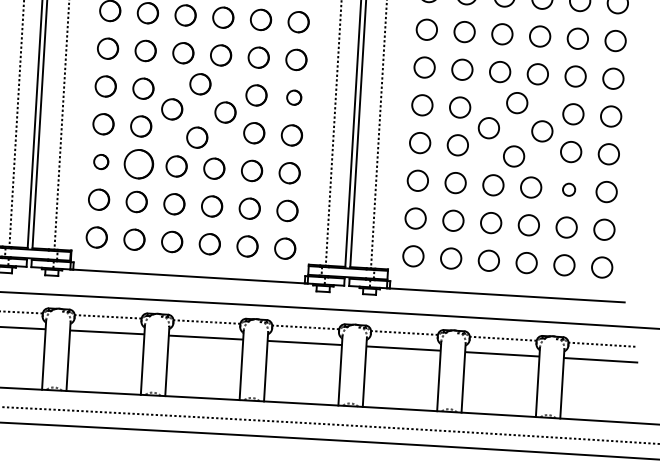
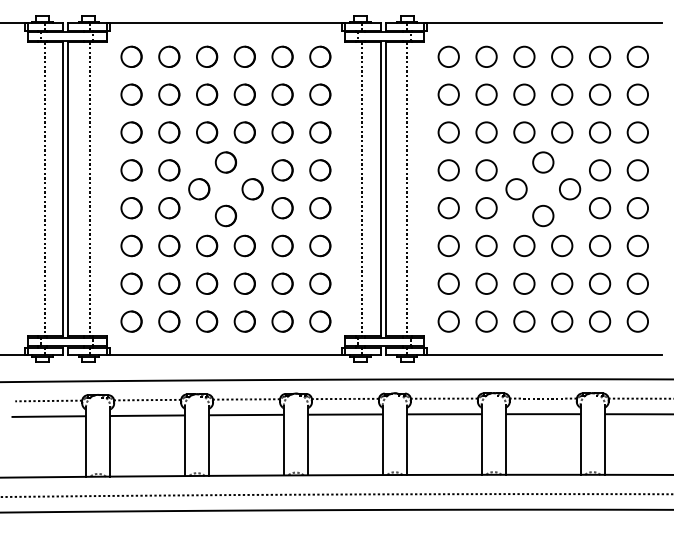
circle: (294, 97) -> (320, 170), size x1.43
part: (101, 161) -> (131, 245), size x1.43
part: (139, 163) -> (169, 245), size x0.71
circle: (569, 189) -> (600, 245), size x1.67

